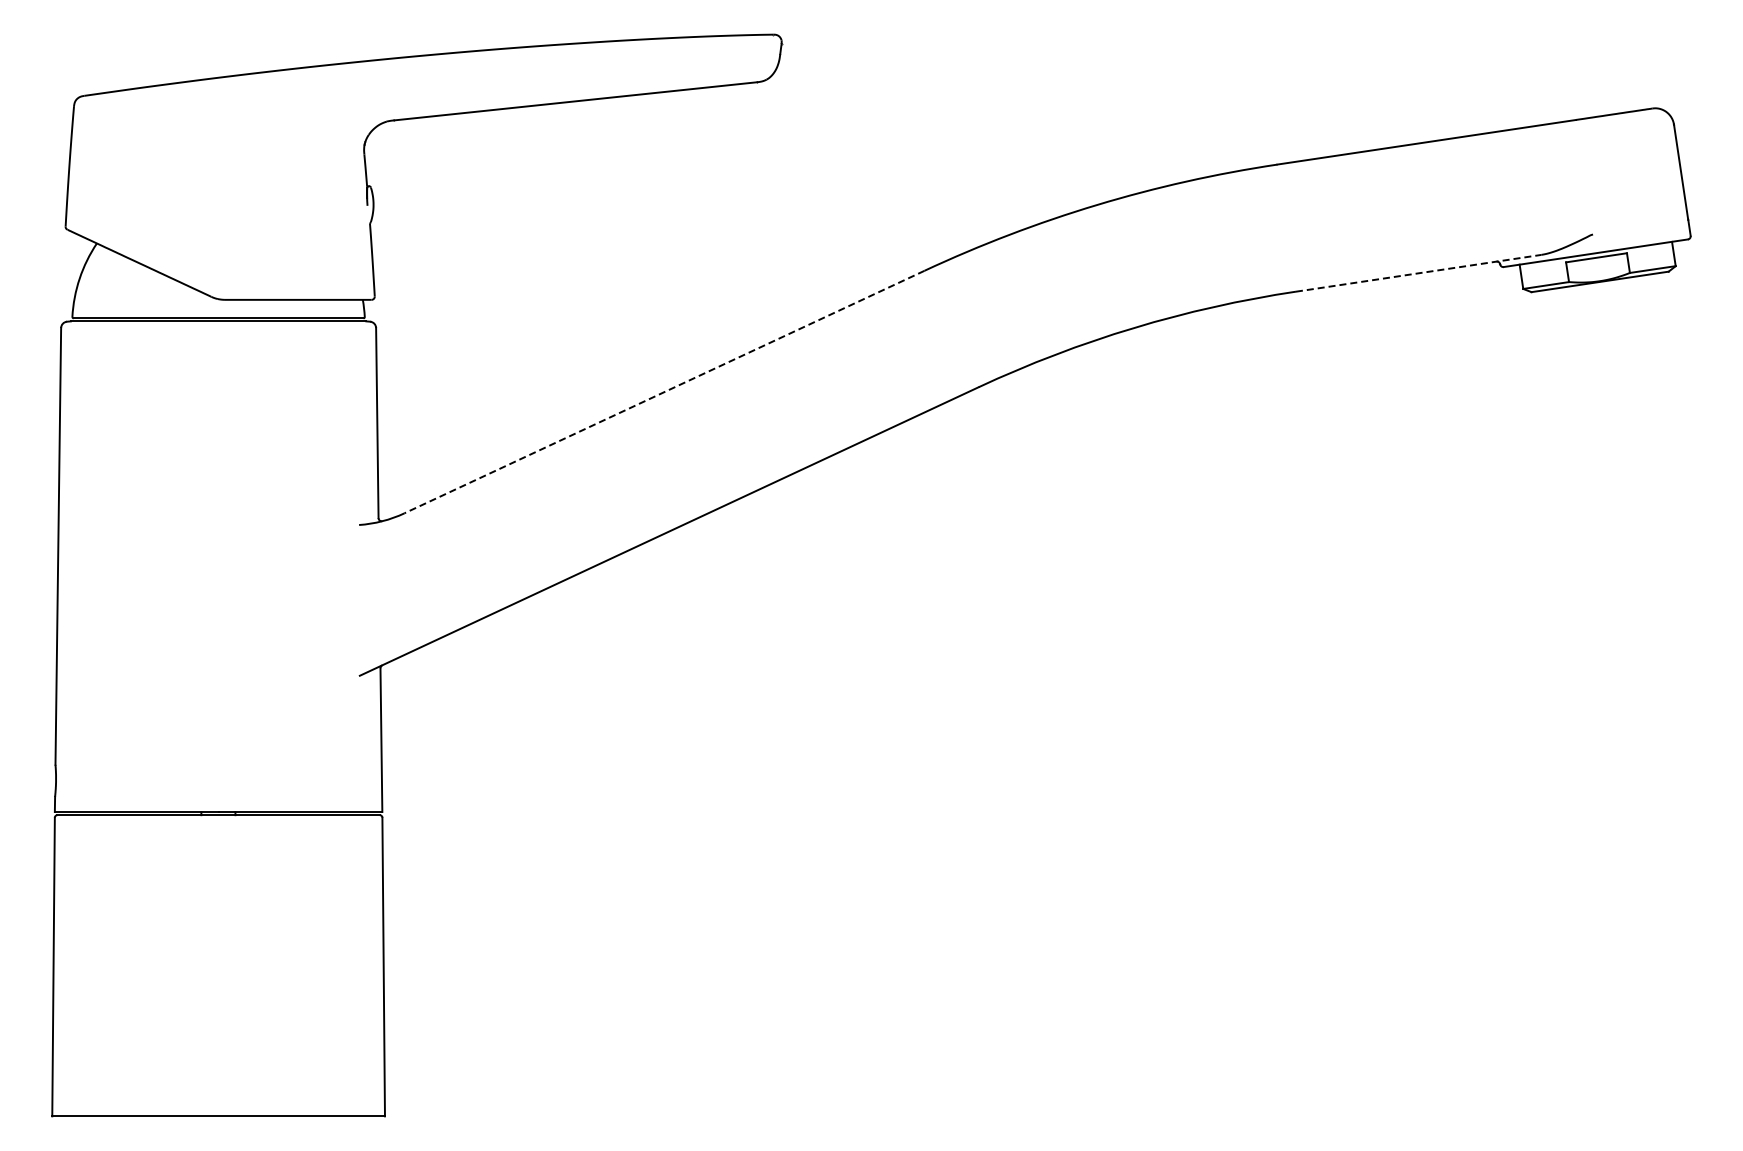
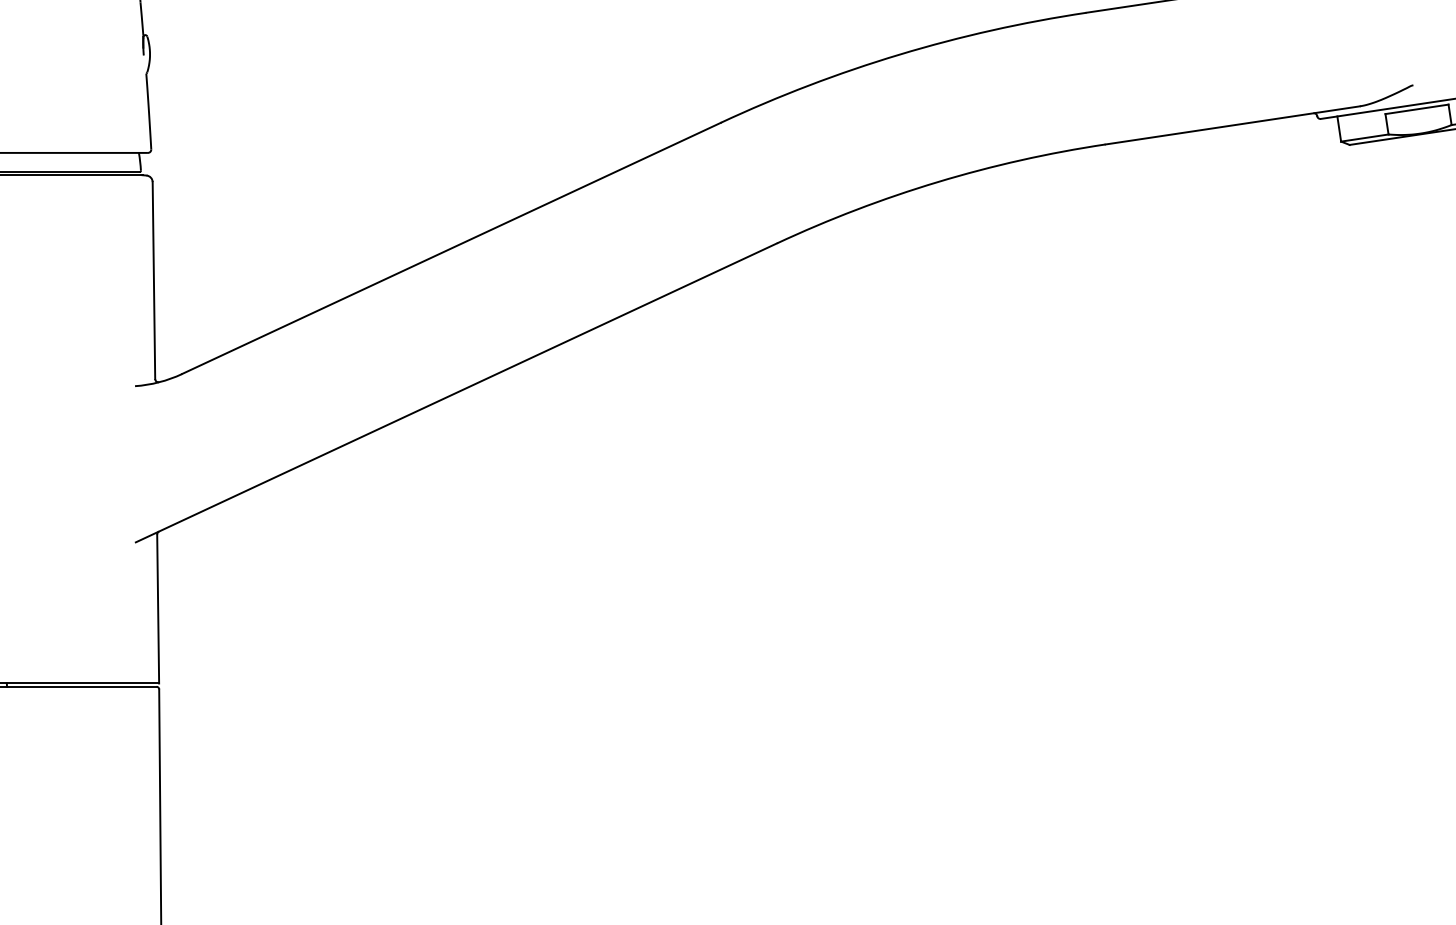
line: (1419, 273) -> (1233, 125), dashed -> solid
line: (664, 392) -> (451, 248), dashed -> solid

